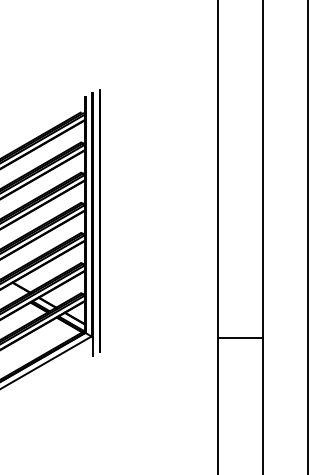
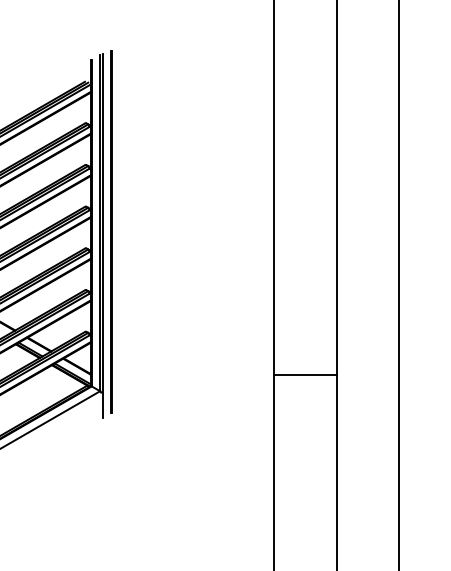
line: (239, 337) -> (304, 374), moved

